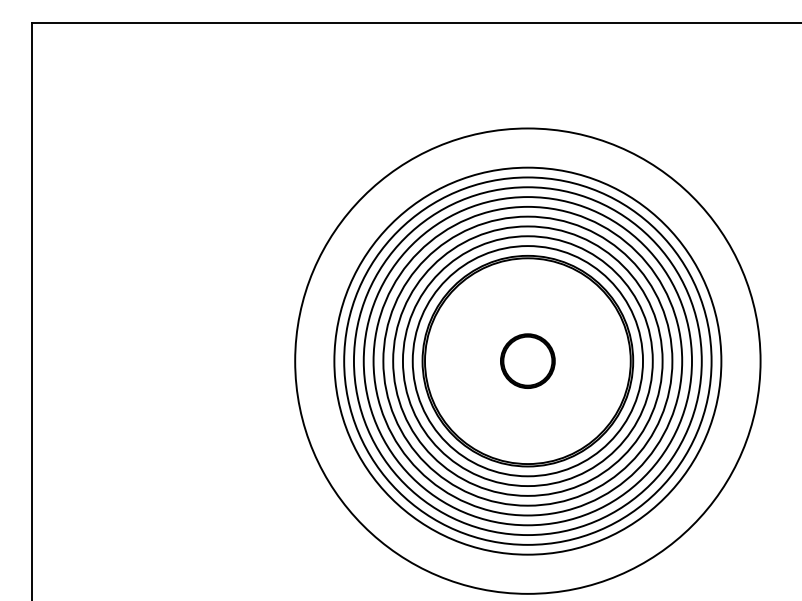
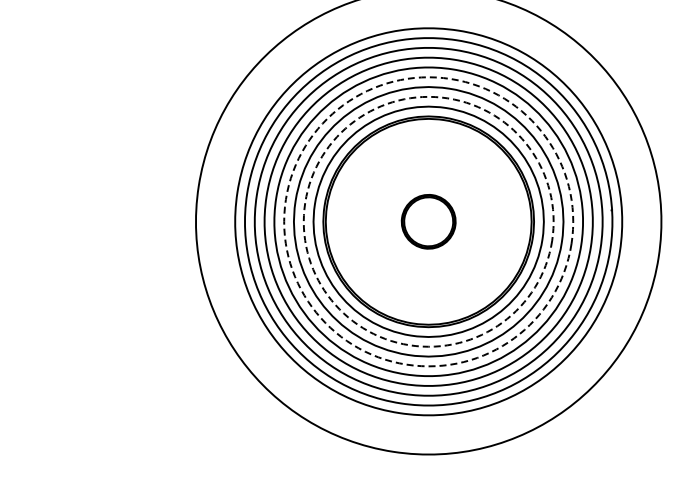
circle: (527, 360) -> (428, 221), solid -> dashed
circle: (527, 361) -> (428, 222), solid -> dashed

